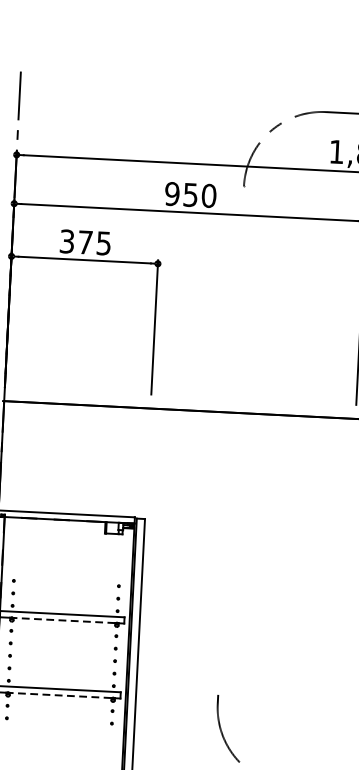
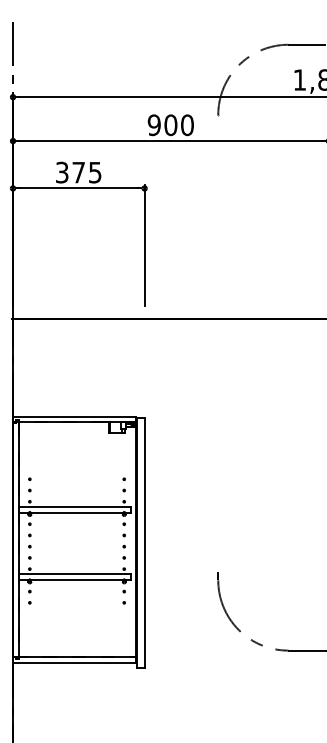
text: (190, 195) -> (170, 125), 950 -> 900
line: (65, 620) -> (77, 512), dashed -> solid
line: (61, 695) -> (77, 579), dashed -> solid

